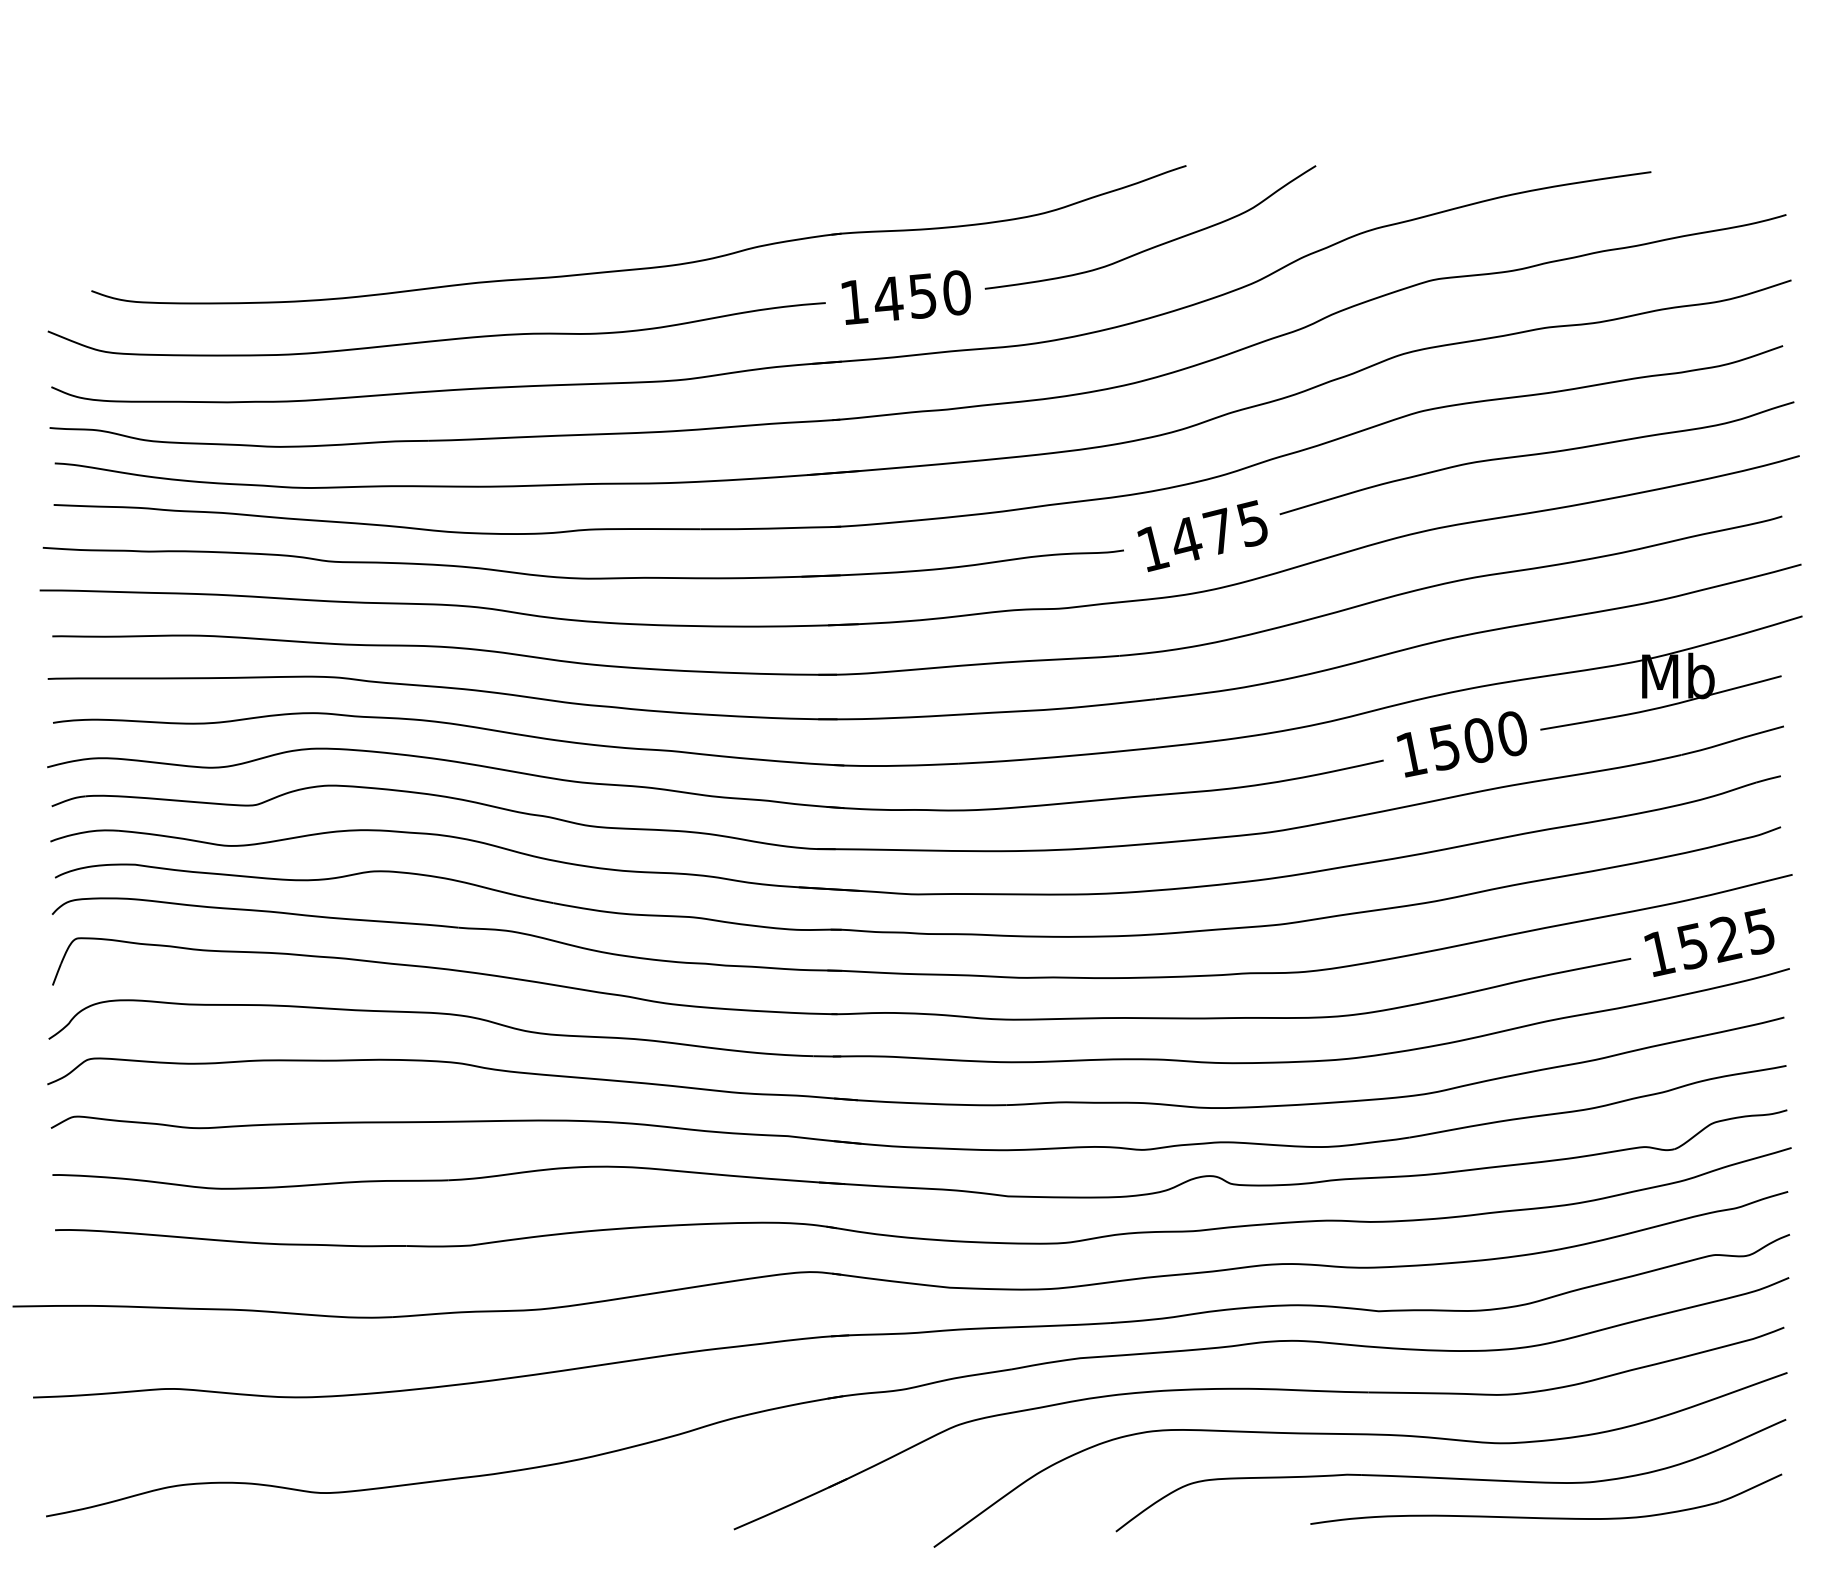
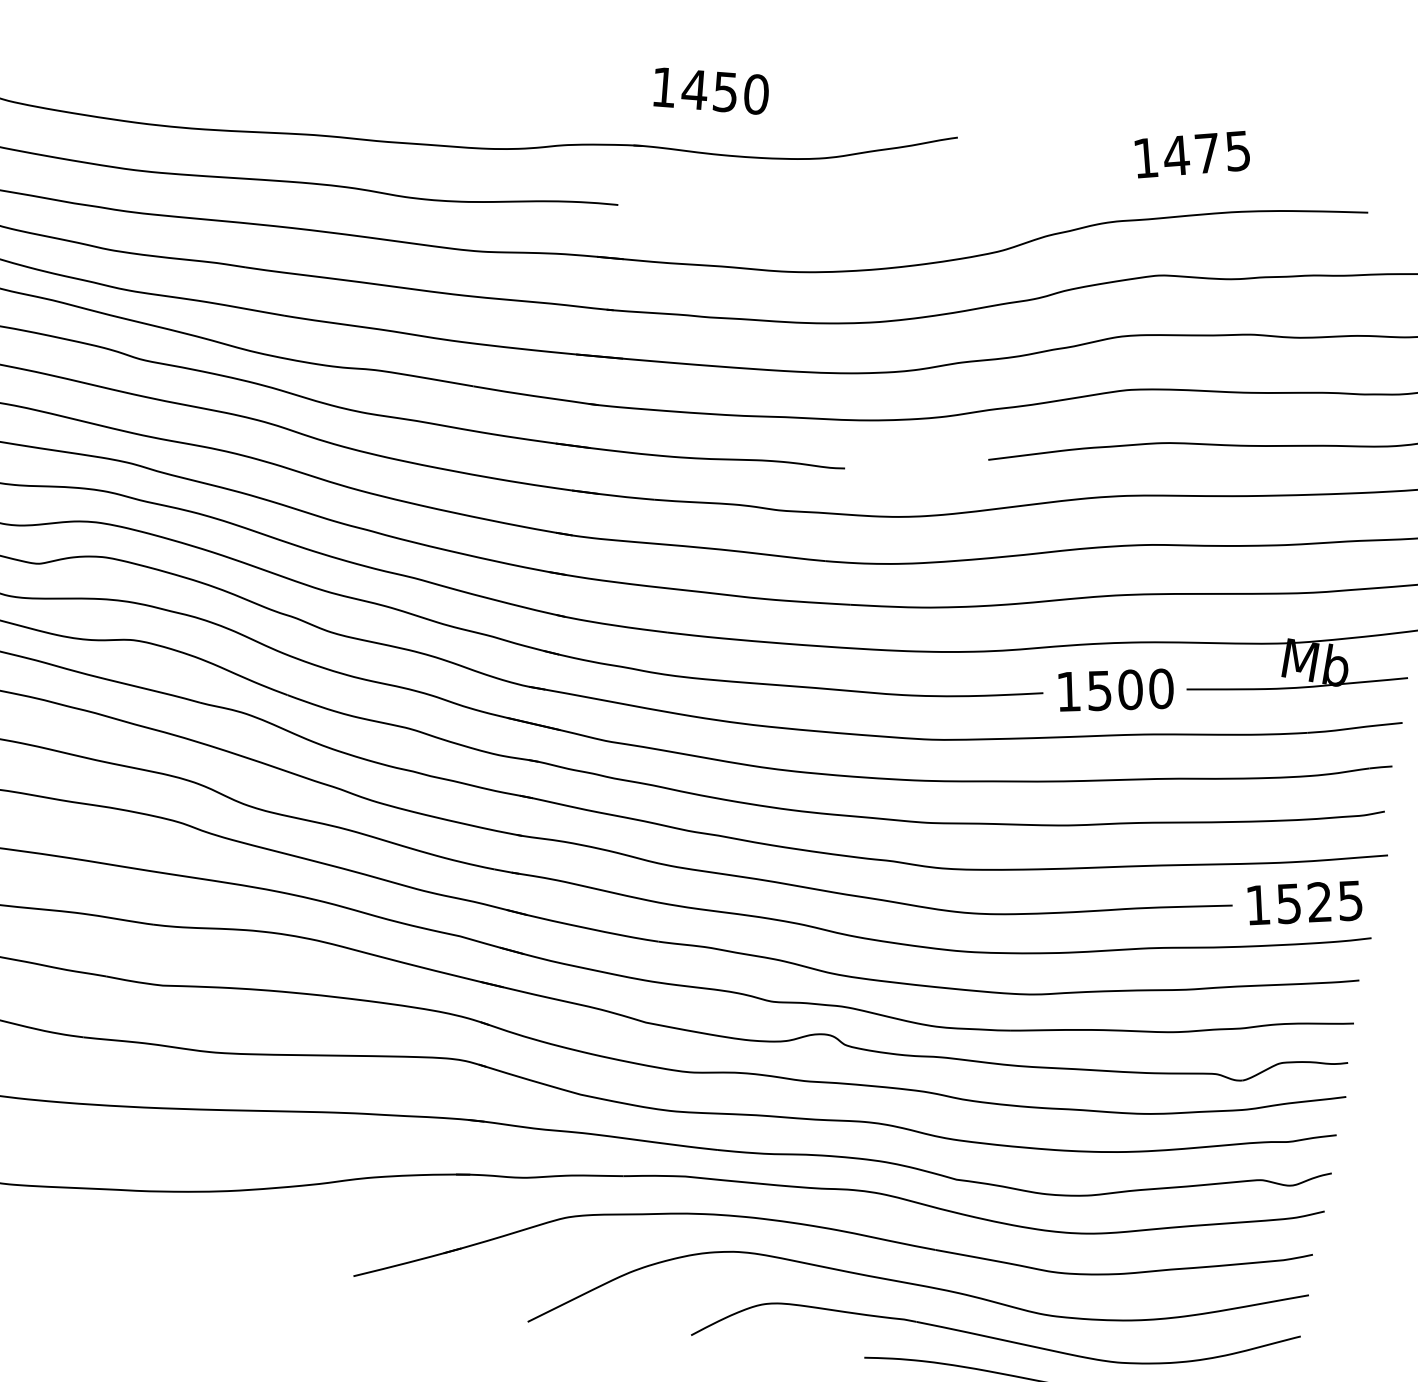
curve: (1155, 245) -> (918, 203), removed
text: (905, 297) -> (710, 90), moved
text: (1202, 535) -> (1191, 154), moved

